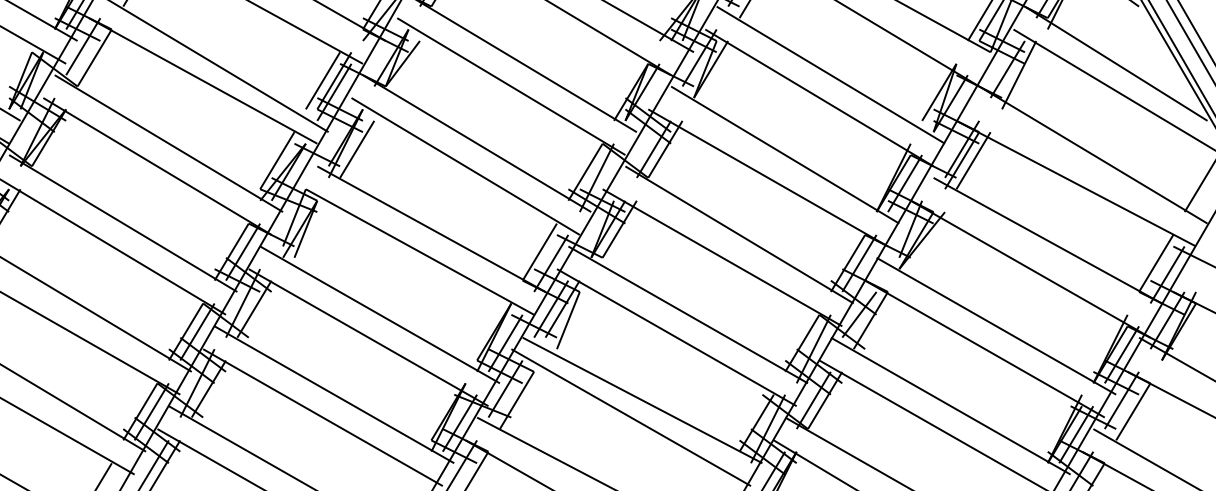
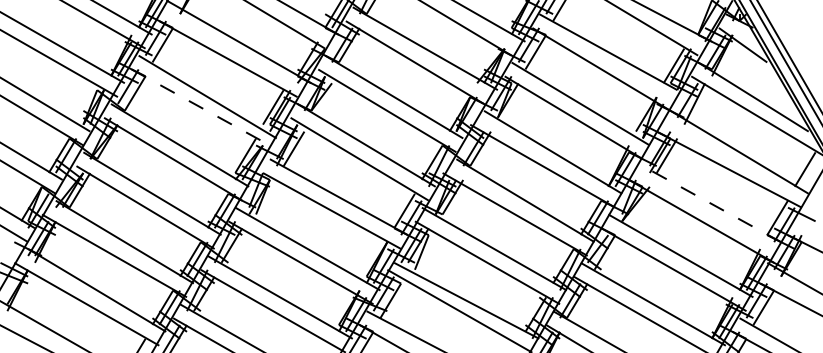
line: (202, 80) -> (200, 107), solid -> dashed
line: (1046, 241) -> (711, 204), solid -> dashed

